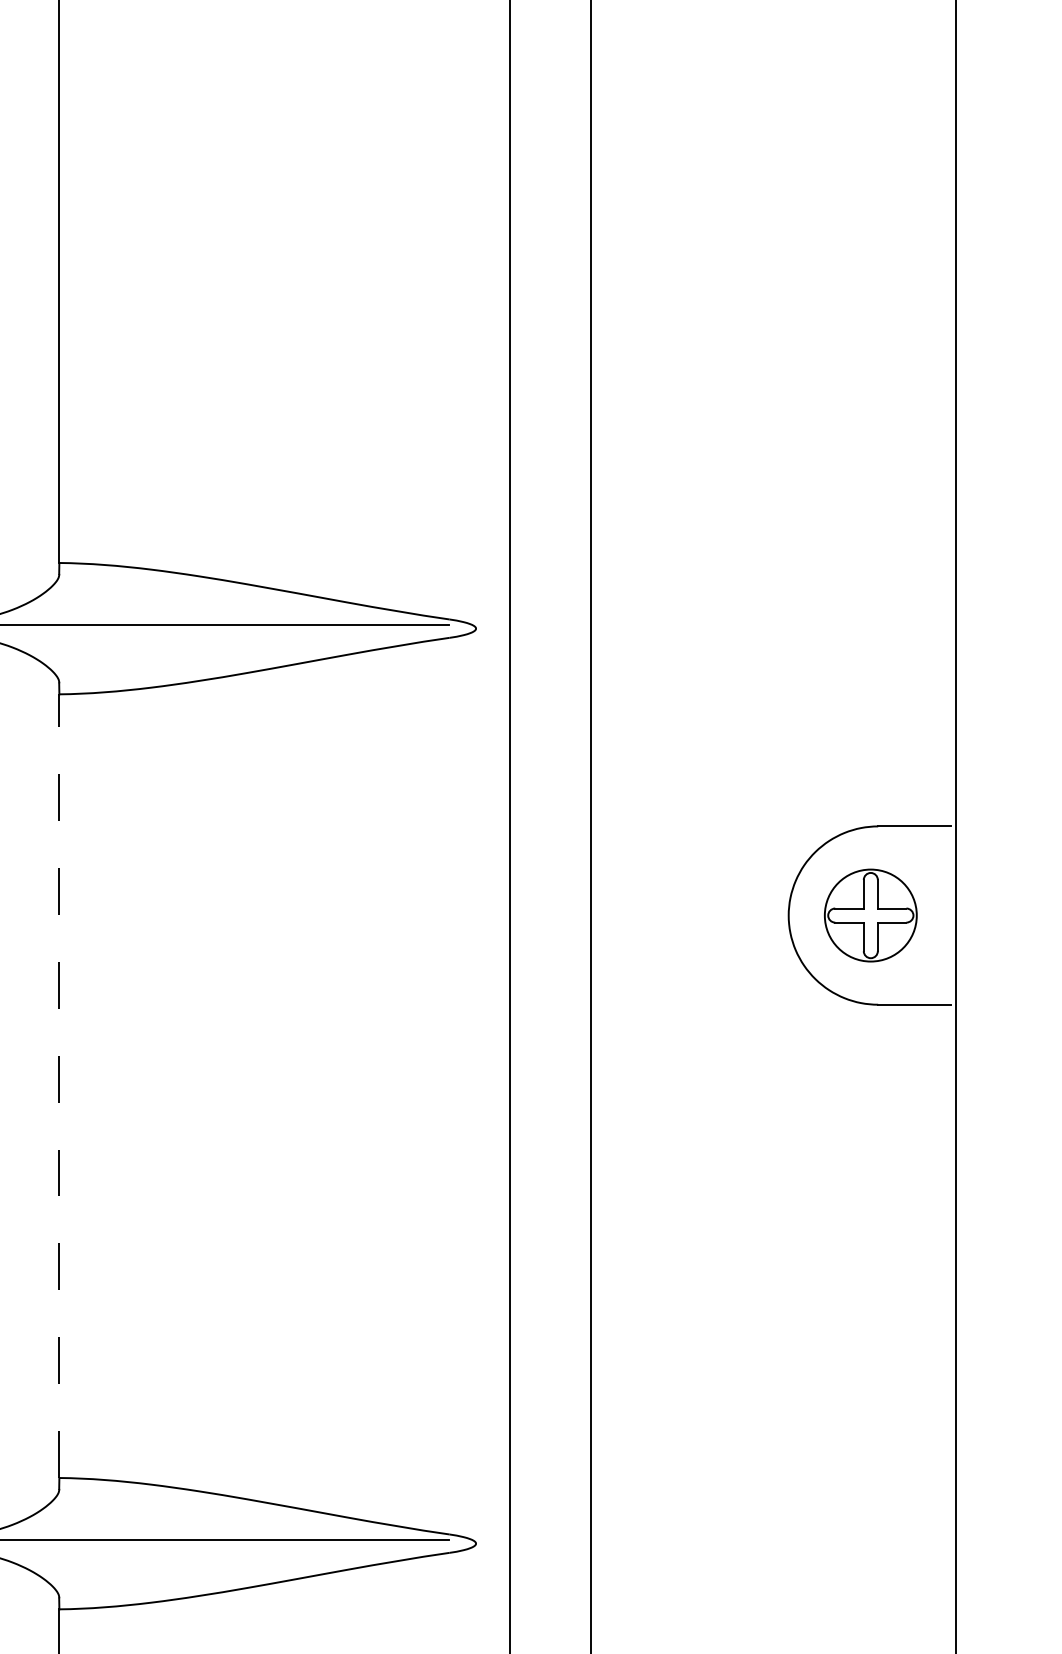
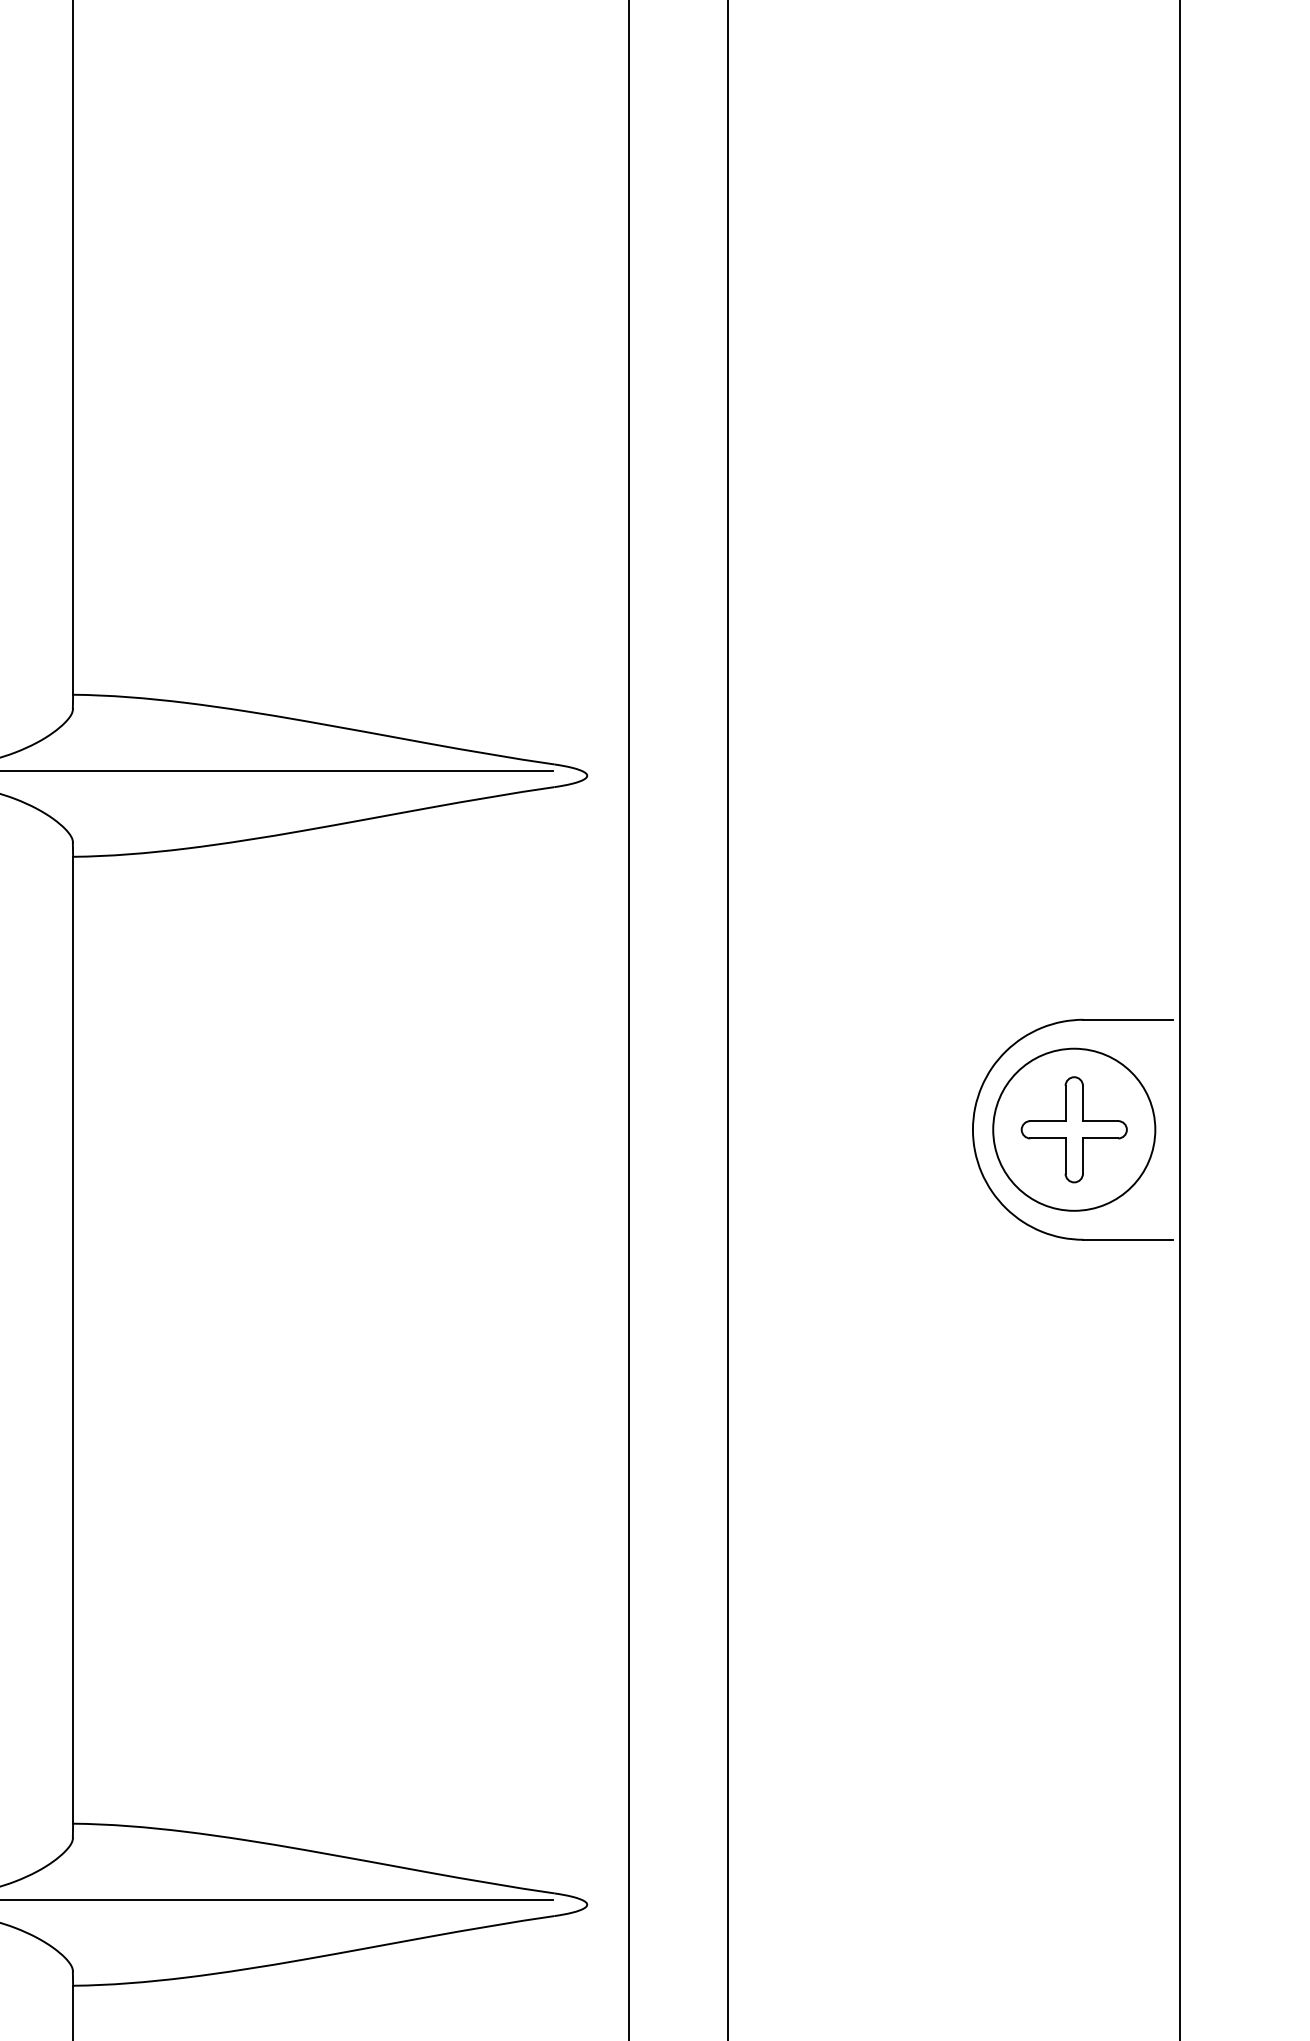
circle: (871, 915) -> (1074, 1129), size x1.43
line: (59, 1085) -> (73, 1339), dashed -> solid

